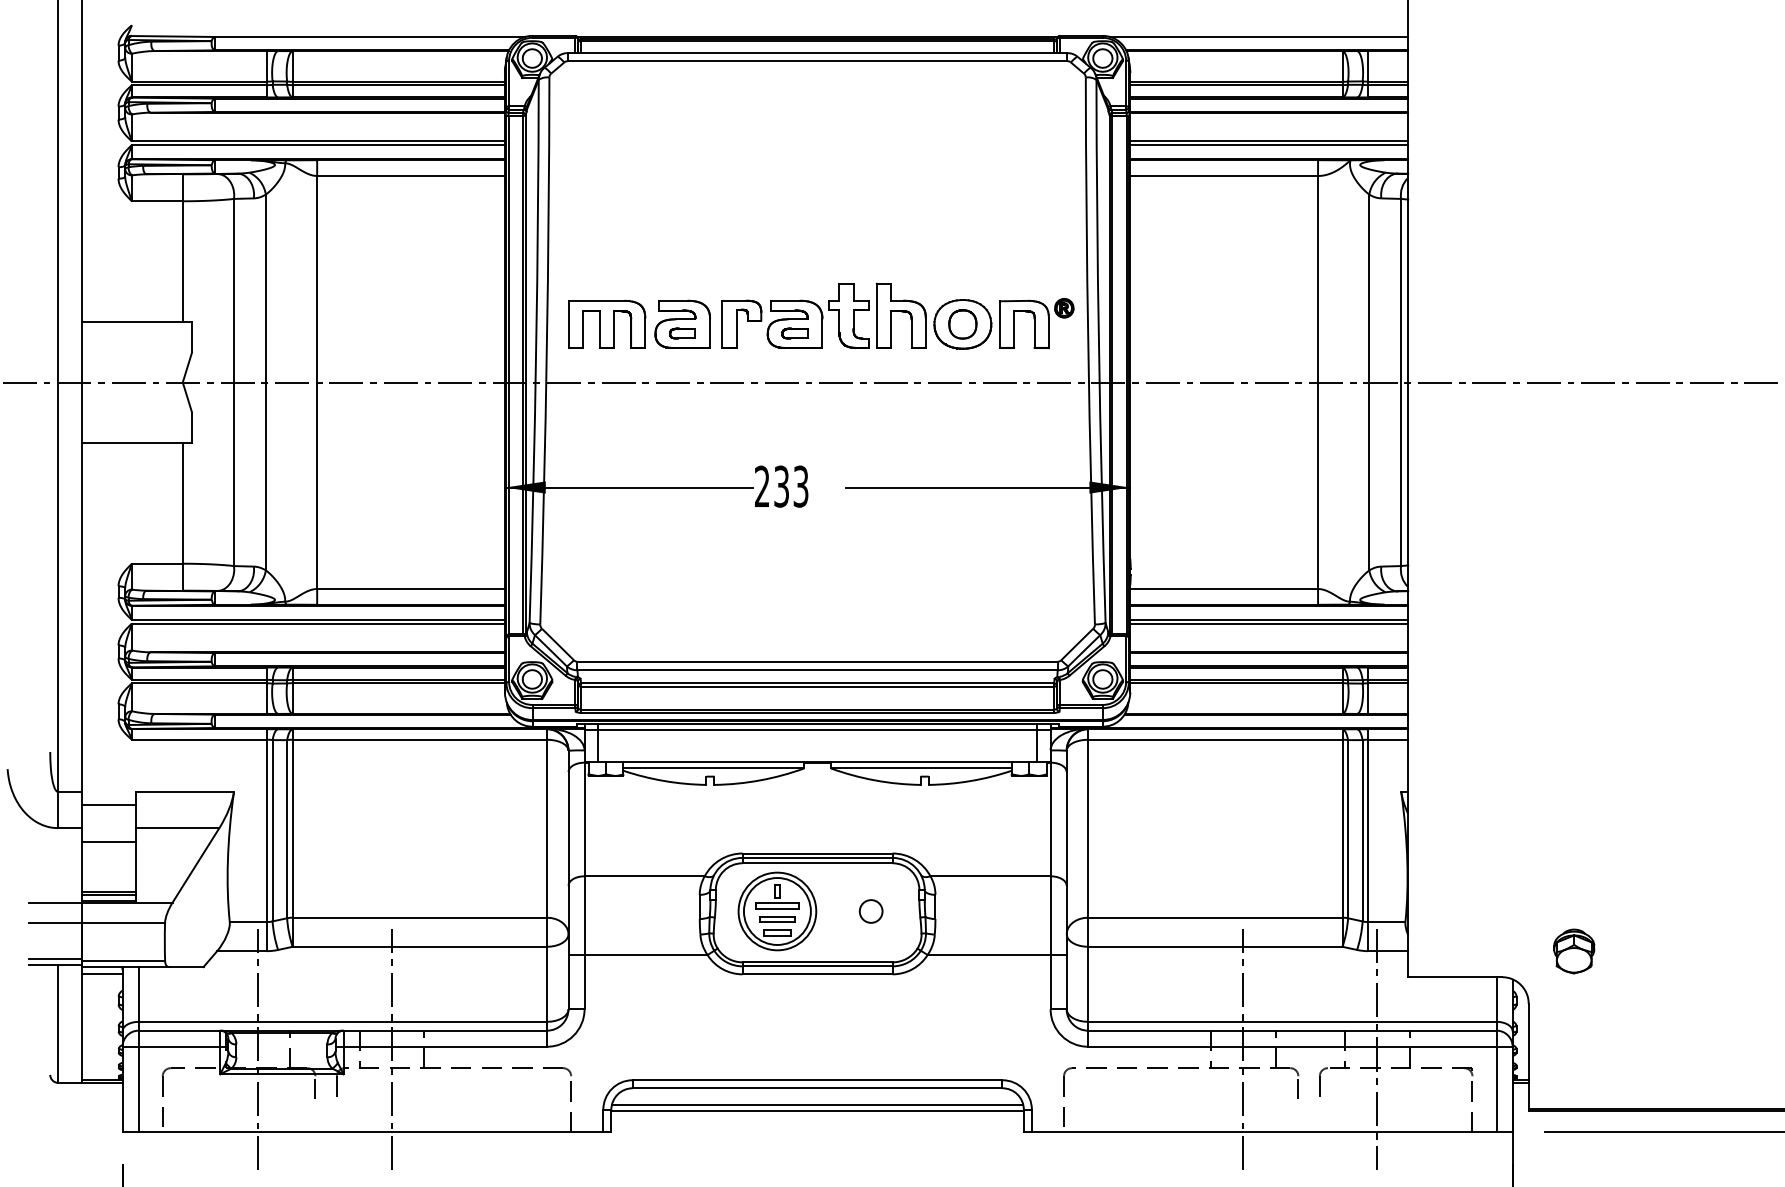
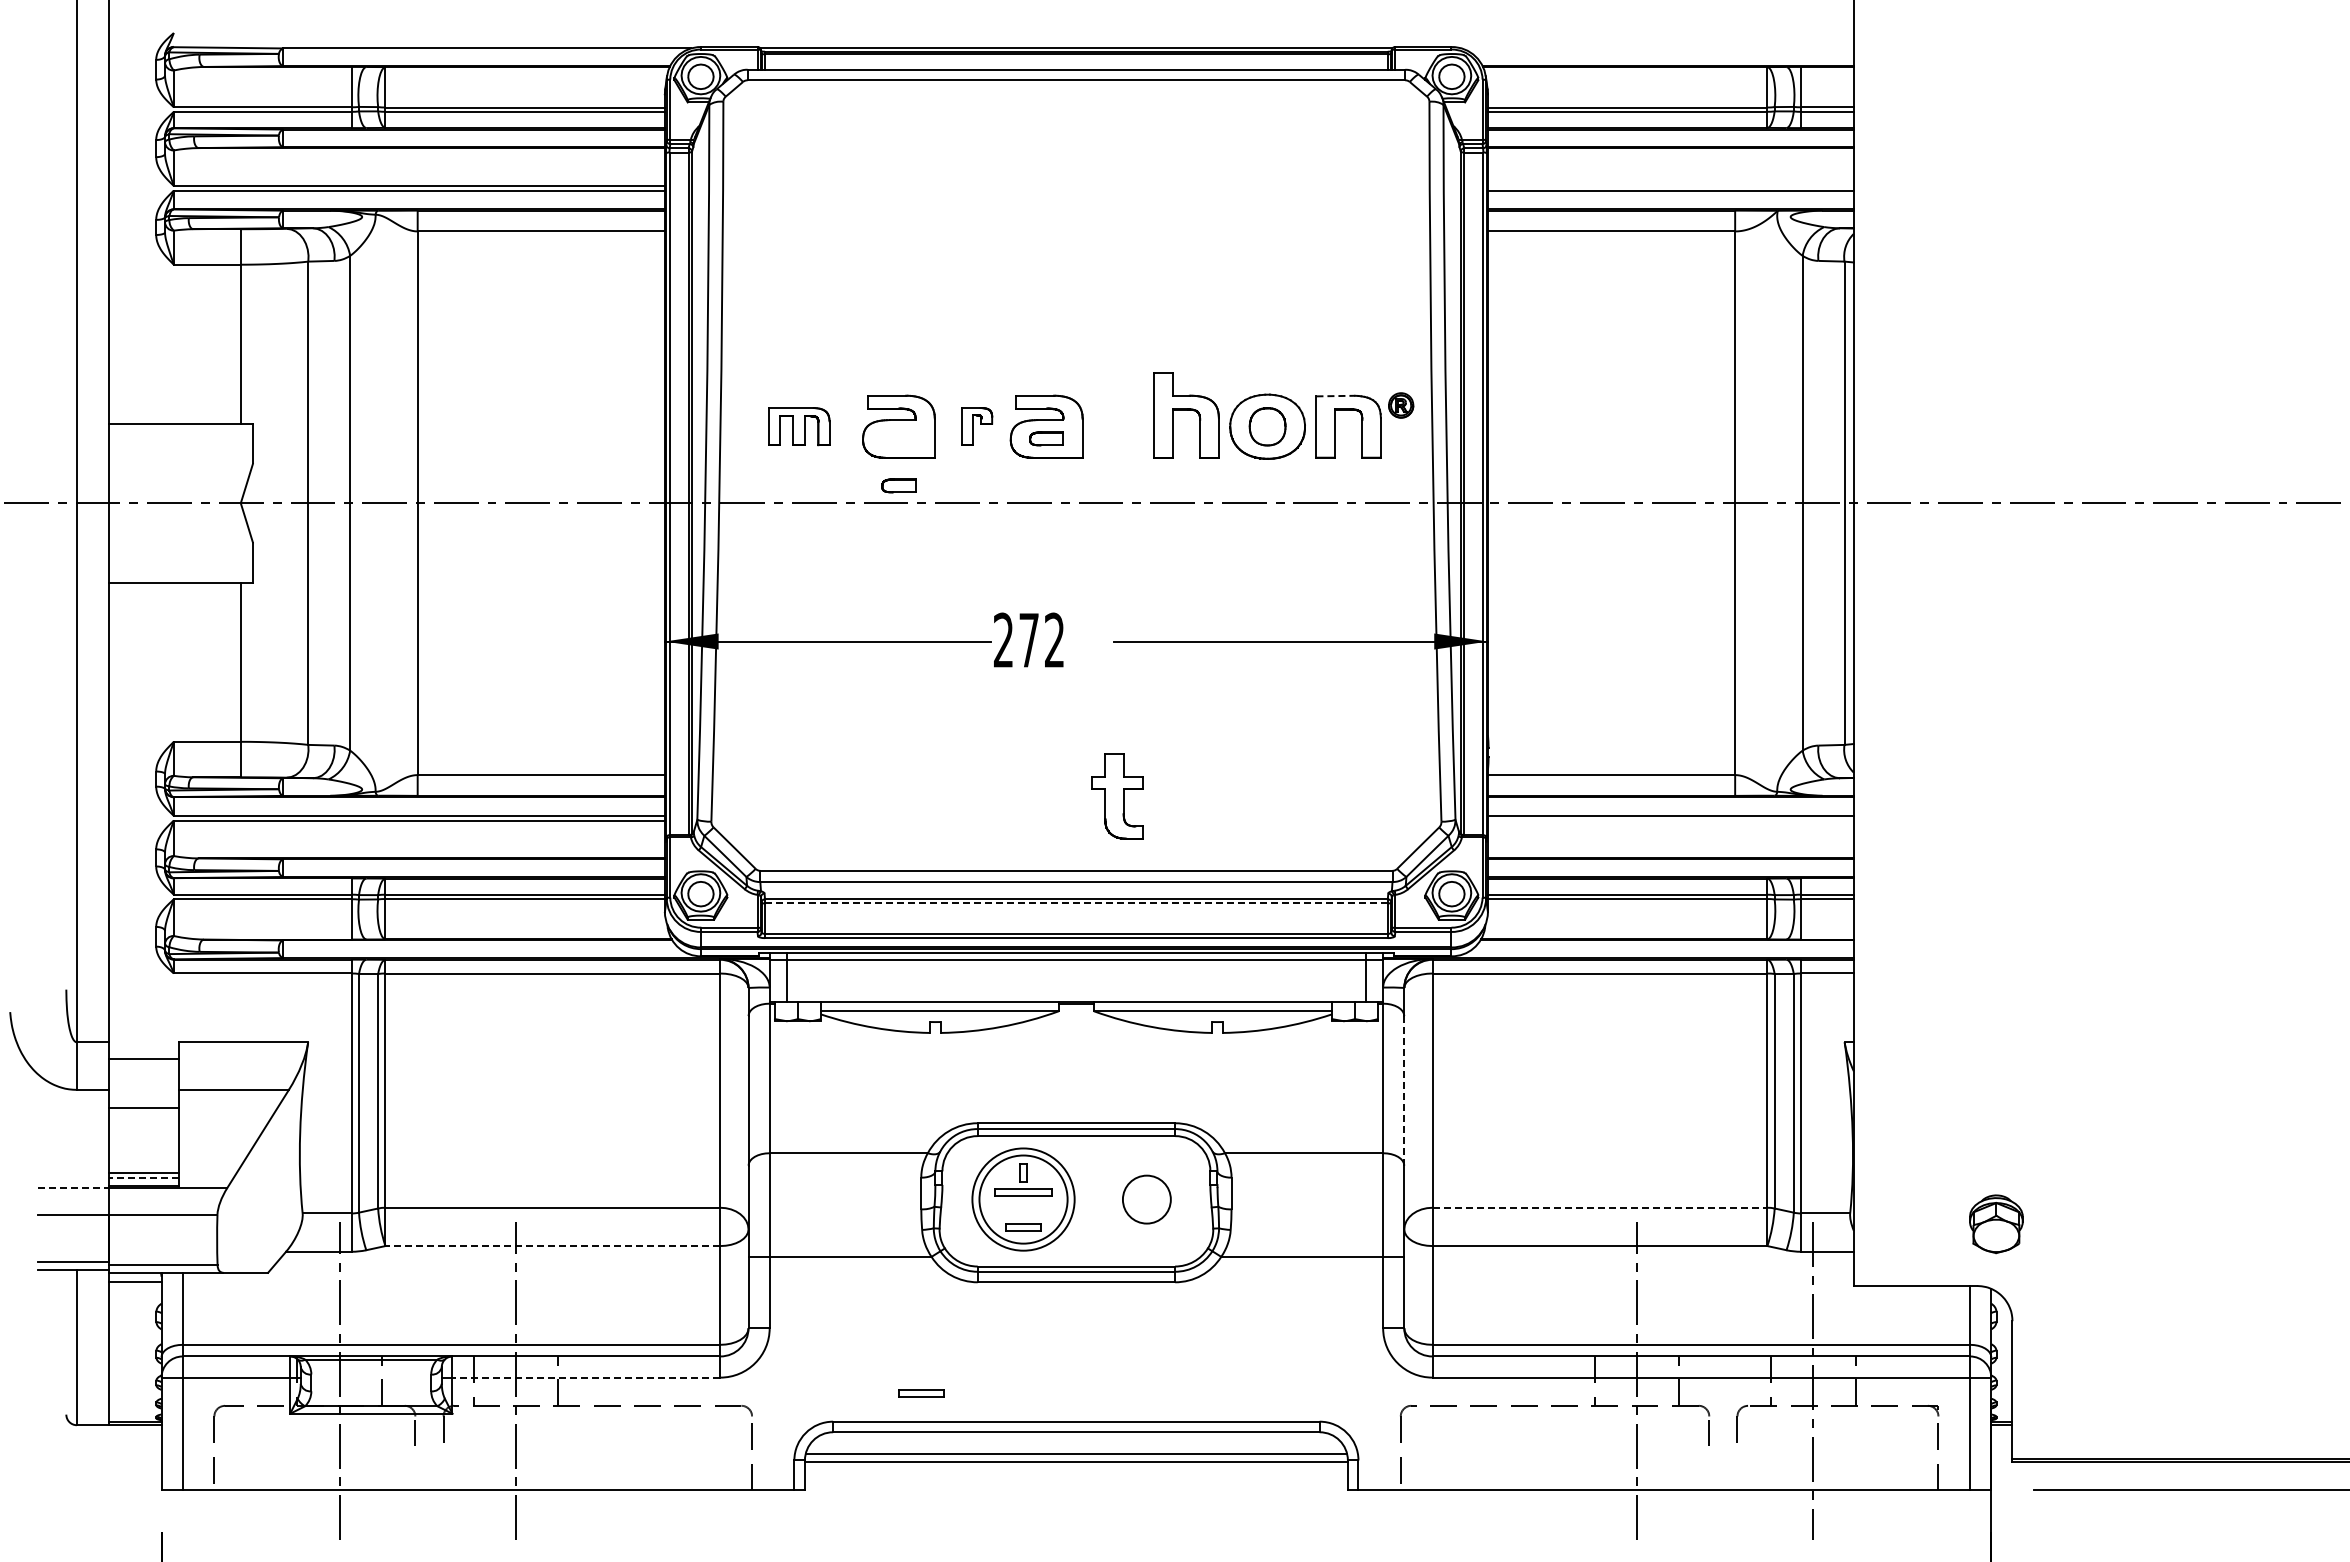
line: (1259, 37) -> (1657, 48), removed
line: (1268, 141) -> (1670, 185), removed
line: (1015, 301) -> (1336, 396), solid -> dashed
part: (848, 315) -> (1117, 796), moved
part: (607, 324) -> (799, 426), size x0.6
part: (741, 324) -> (976, 426), size x0.6
part: (682, 333) -> (898, 485), moved
text: (791, 486) -> (1041, 640), 233 -> 272
line: (1268, 623) -> (1670, 820), removed
line: (816, 686) -> (1075, 903), solid -> dashed
line: (1066, 828) -> (1404, 1090), solid -> dashed
line: (108, 895) -> (143, 1178), solid -> dashed
line: (55, 902) -> (73, 1187), solid -> dashed
circle: (870, 911) -> (1146, 1199), size x1.6
line: (1215, 917) -> (1600, 1207), solid -> dashed
part: (777, 919) -> (921, 1393), moved
line: (419, 947) -> (552, 1246), solid -> dashed
part: (1574, 951) -> (1996, 1224), moved
line: (445, 1046) -> (586, 1377), solid -> dashed

